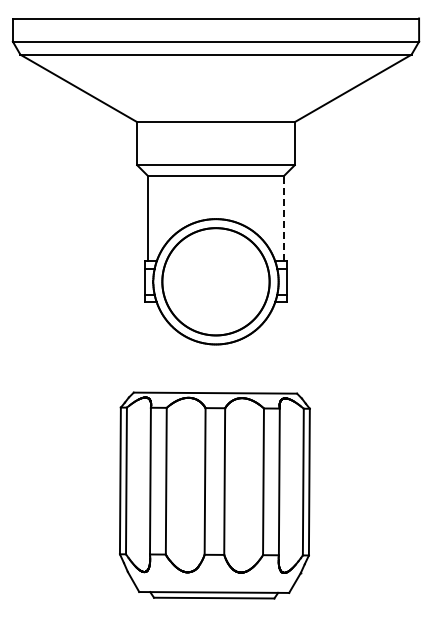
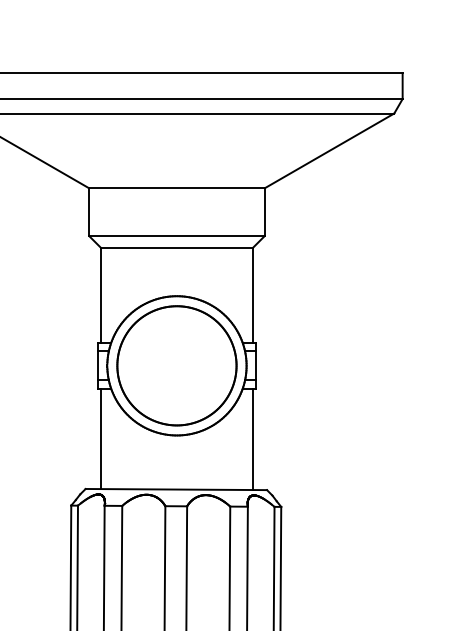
line: (284, 218) -> (253, 295), dashed -> solid
line: (147, 347) -> (100, 438), added
line: (284, 347) -> (253, 438), added

